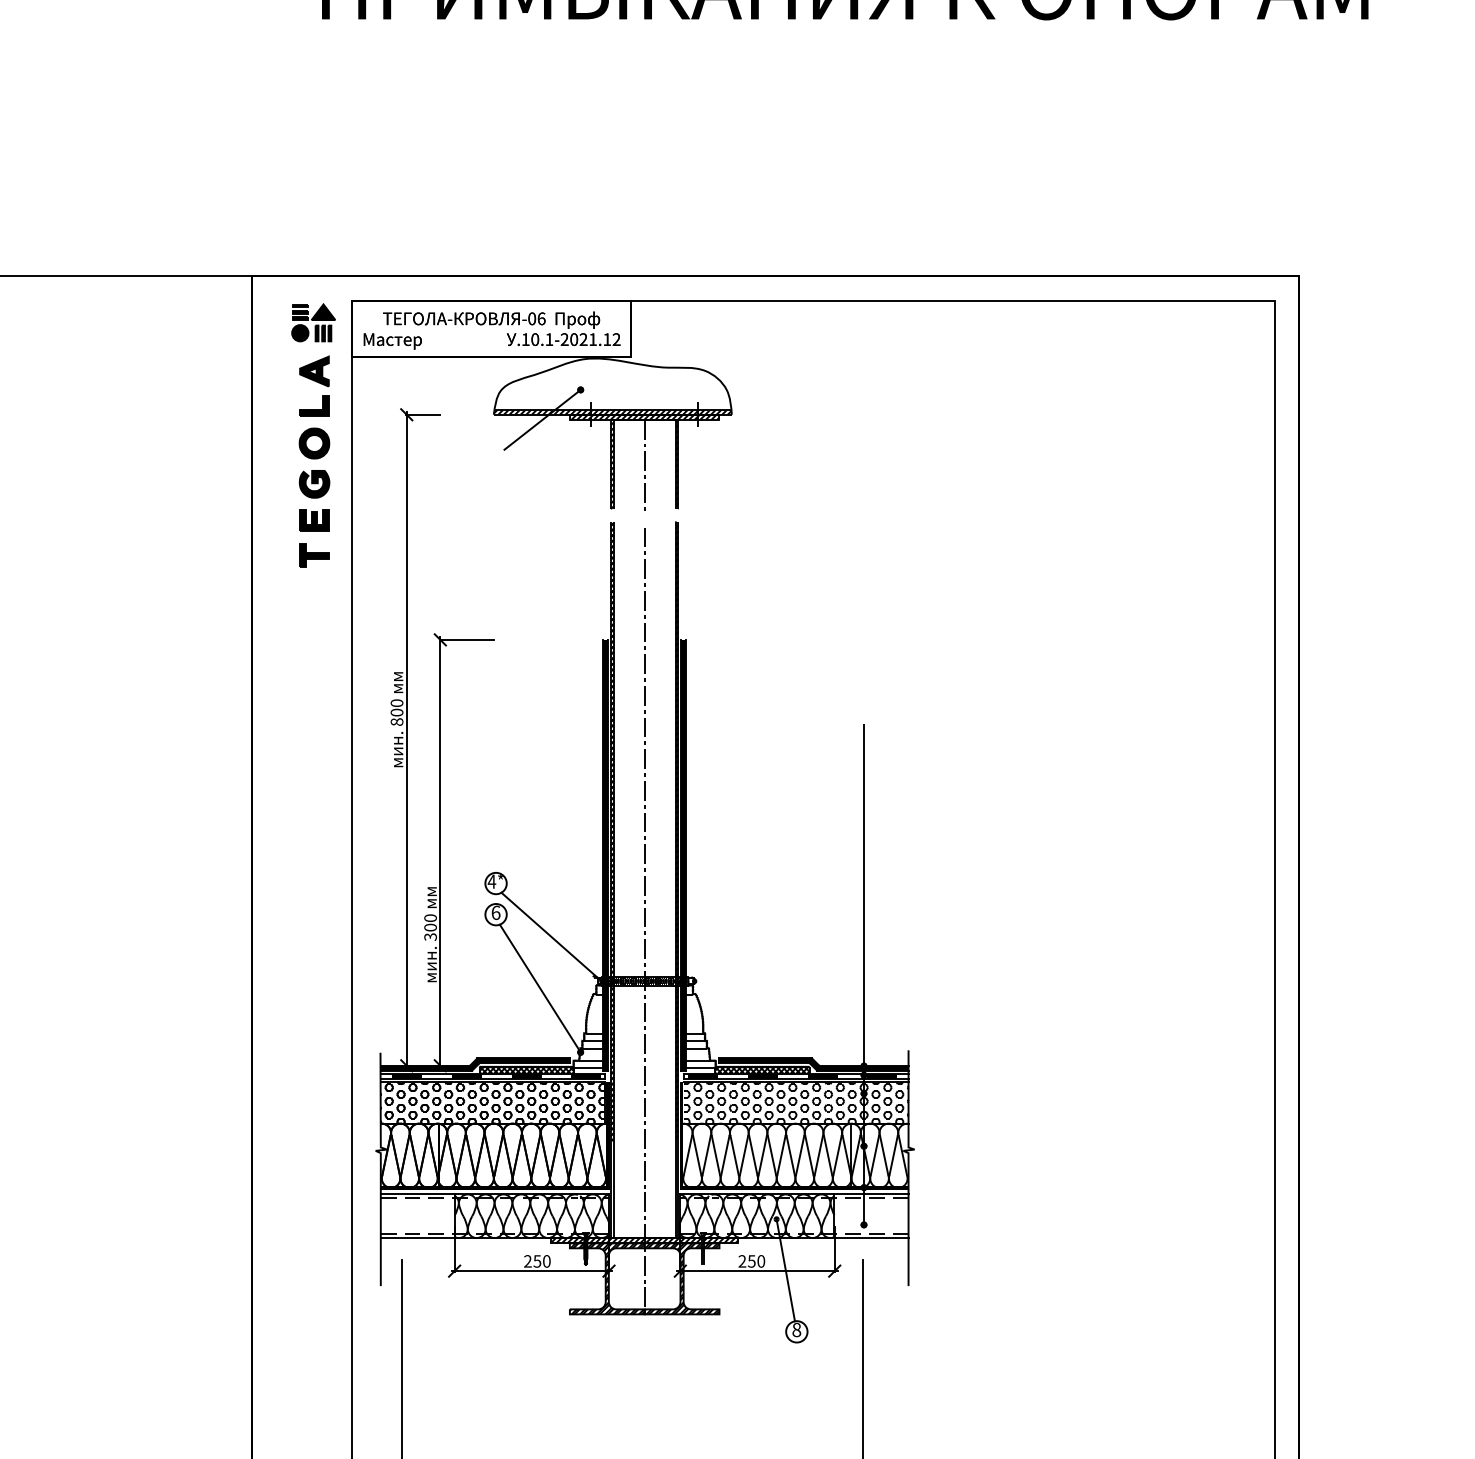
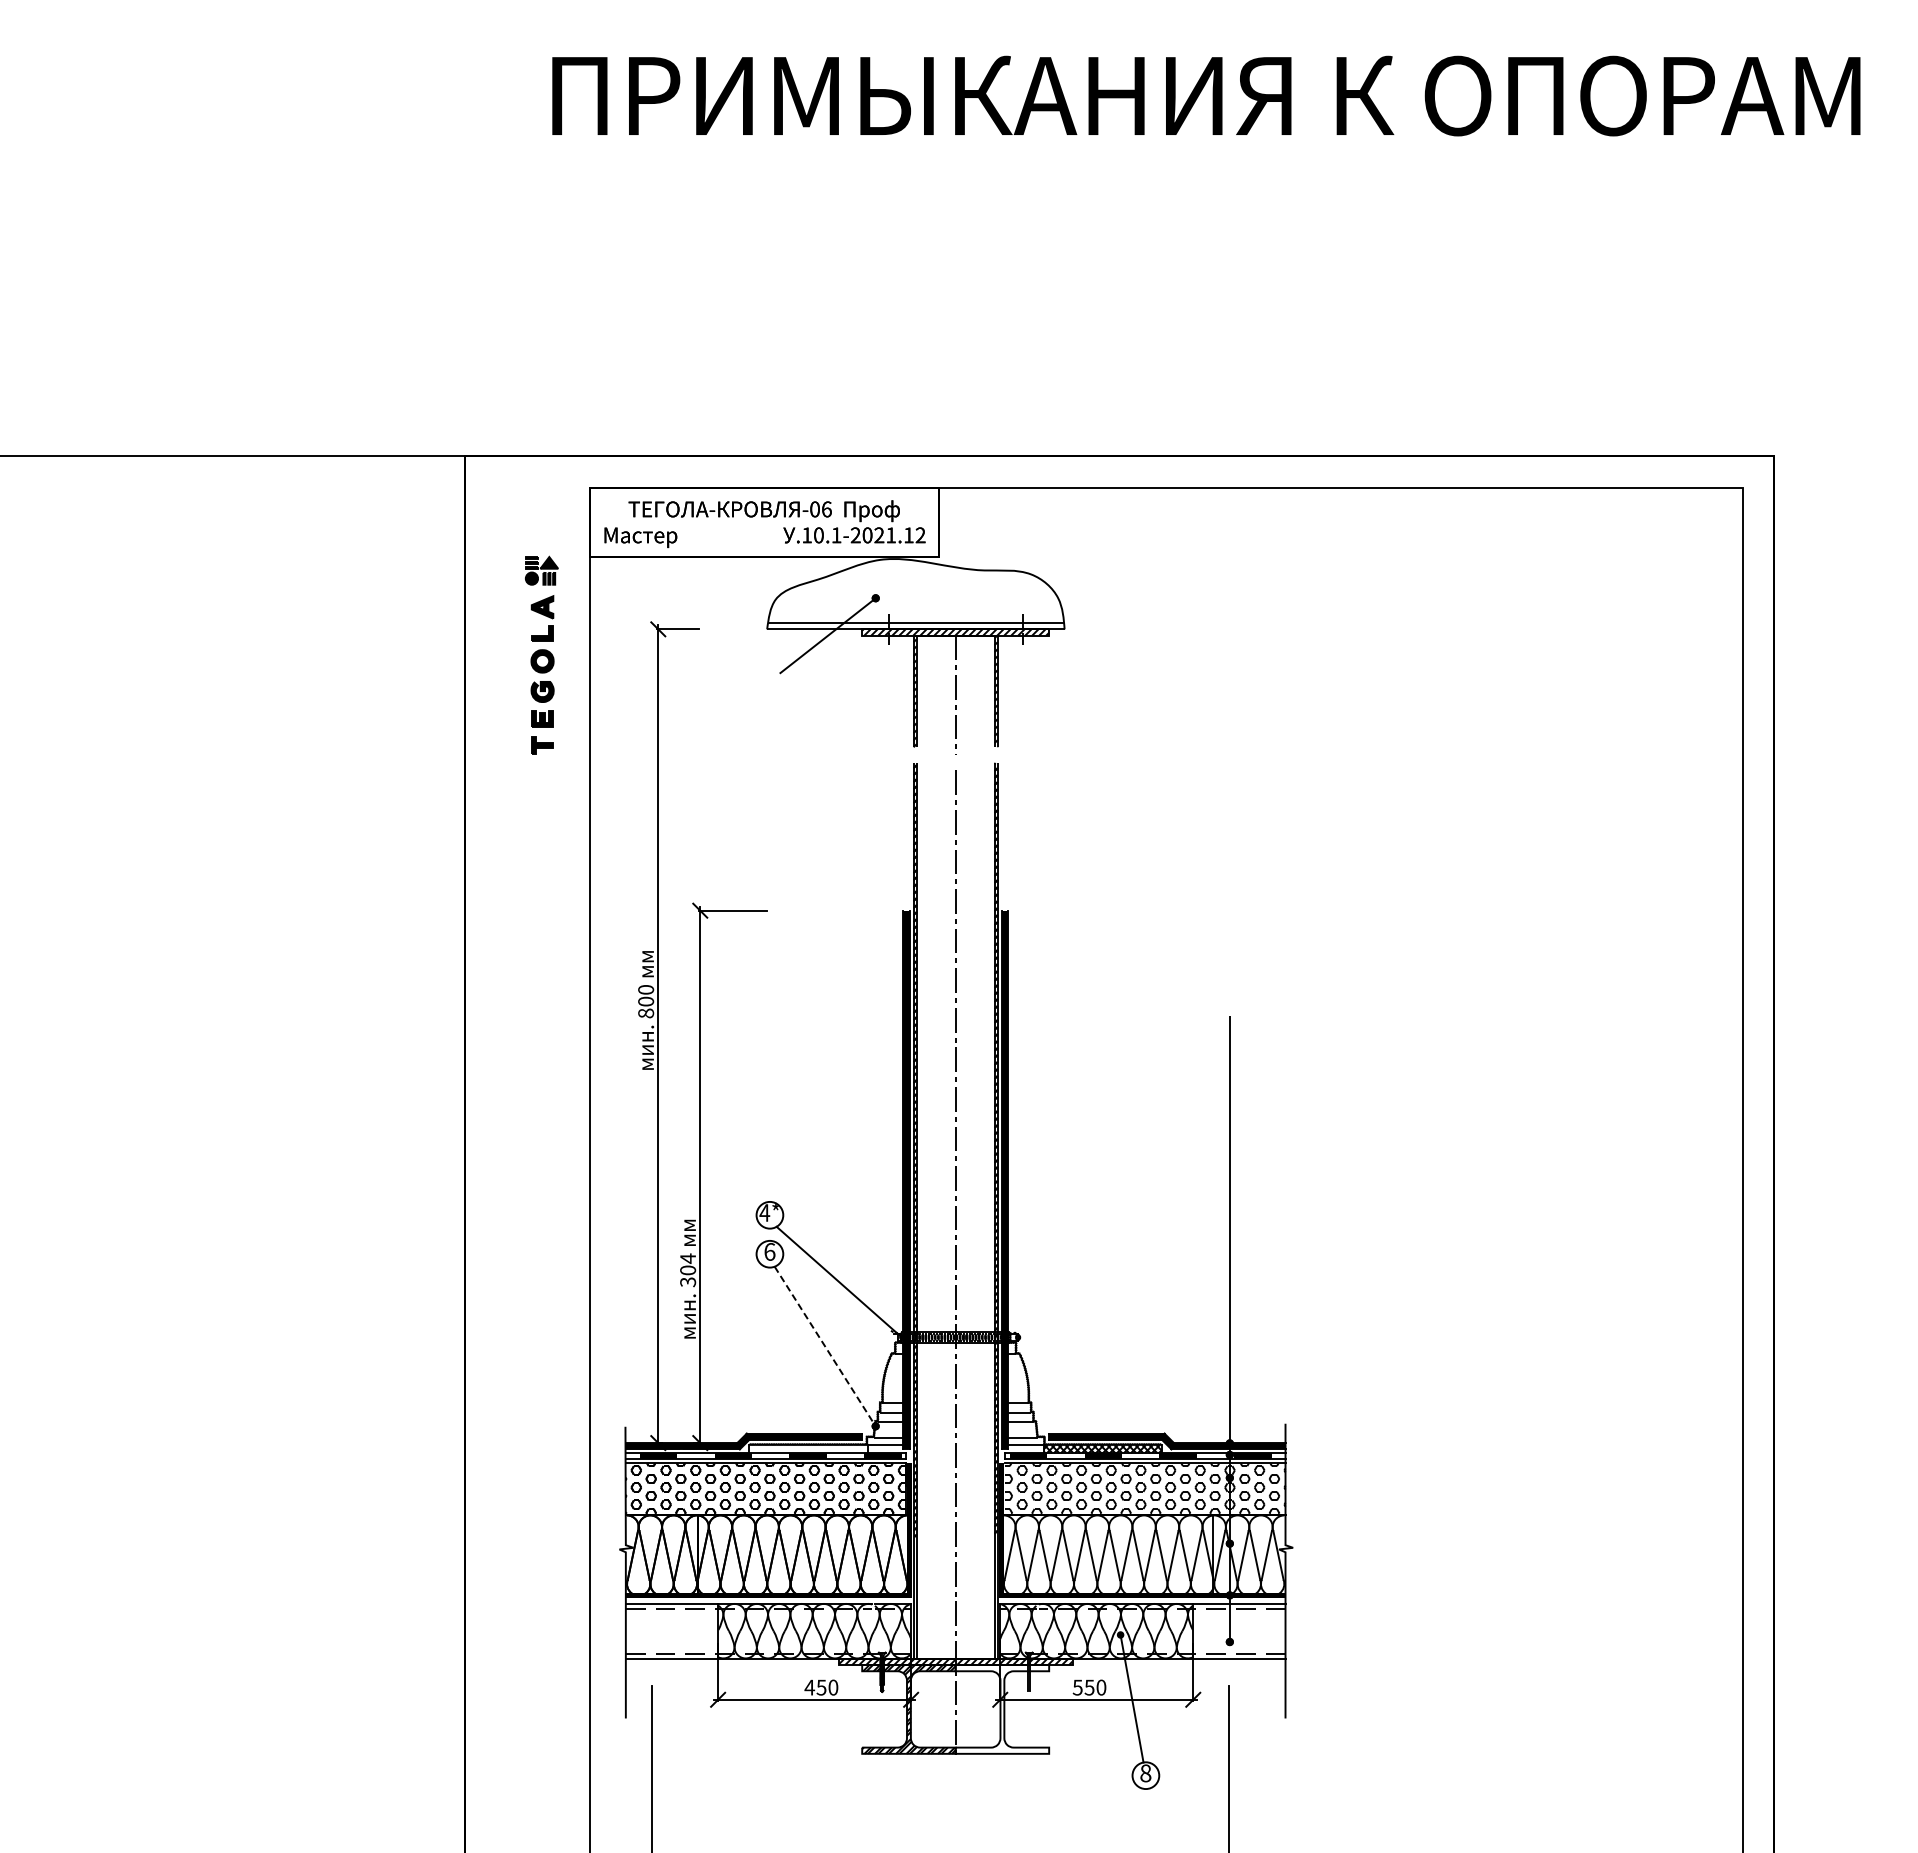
hatch: (612, 412) -> (915, 626), removed
part: (313, 435) -> (541, 655), size x0.6
text: (430, 918) -> (688, 1258), 300 -> 304
line: (540, 988) -> (825, 1346), solid -> dashed
hatch: (526, 1070) -> (808, 1449), removed
text: (527, 1261) -> (809, 1687), 250 -> 450
text: (742, 1261) -> (1077, 1687), 250 -> 550
hatch: (682, 1278) -> (1002, 1709), removed

